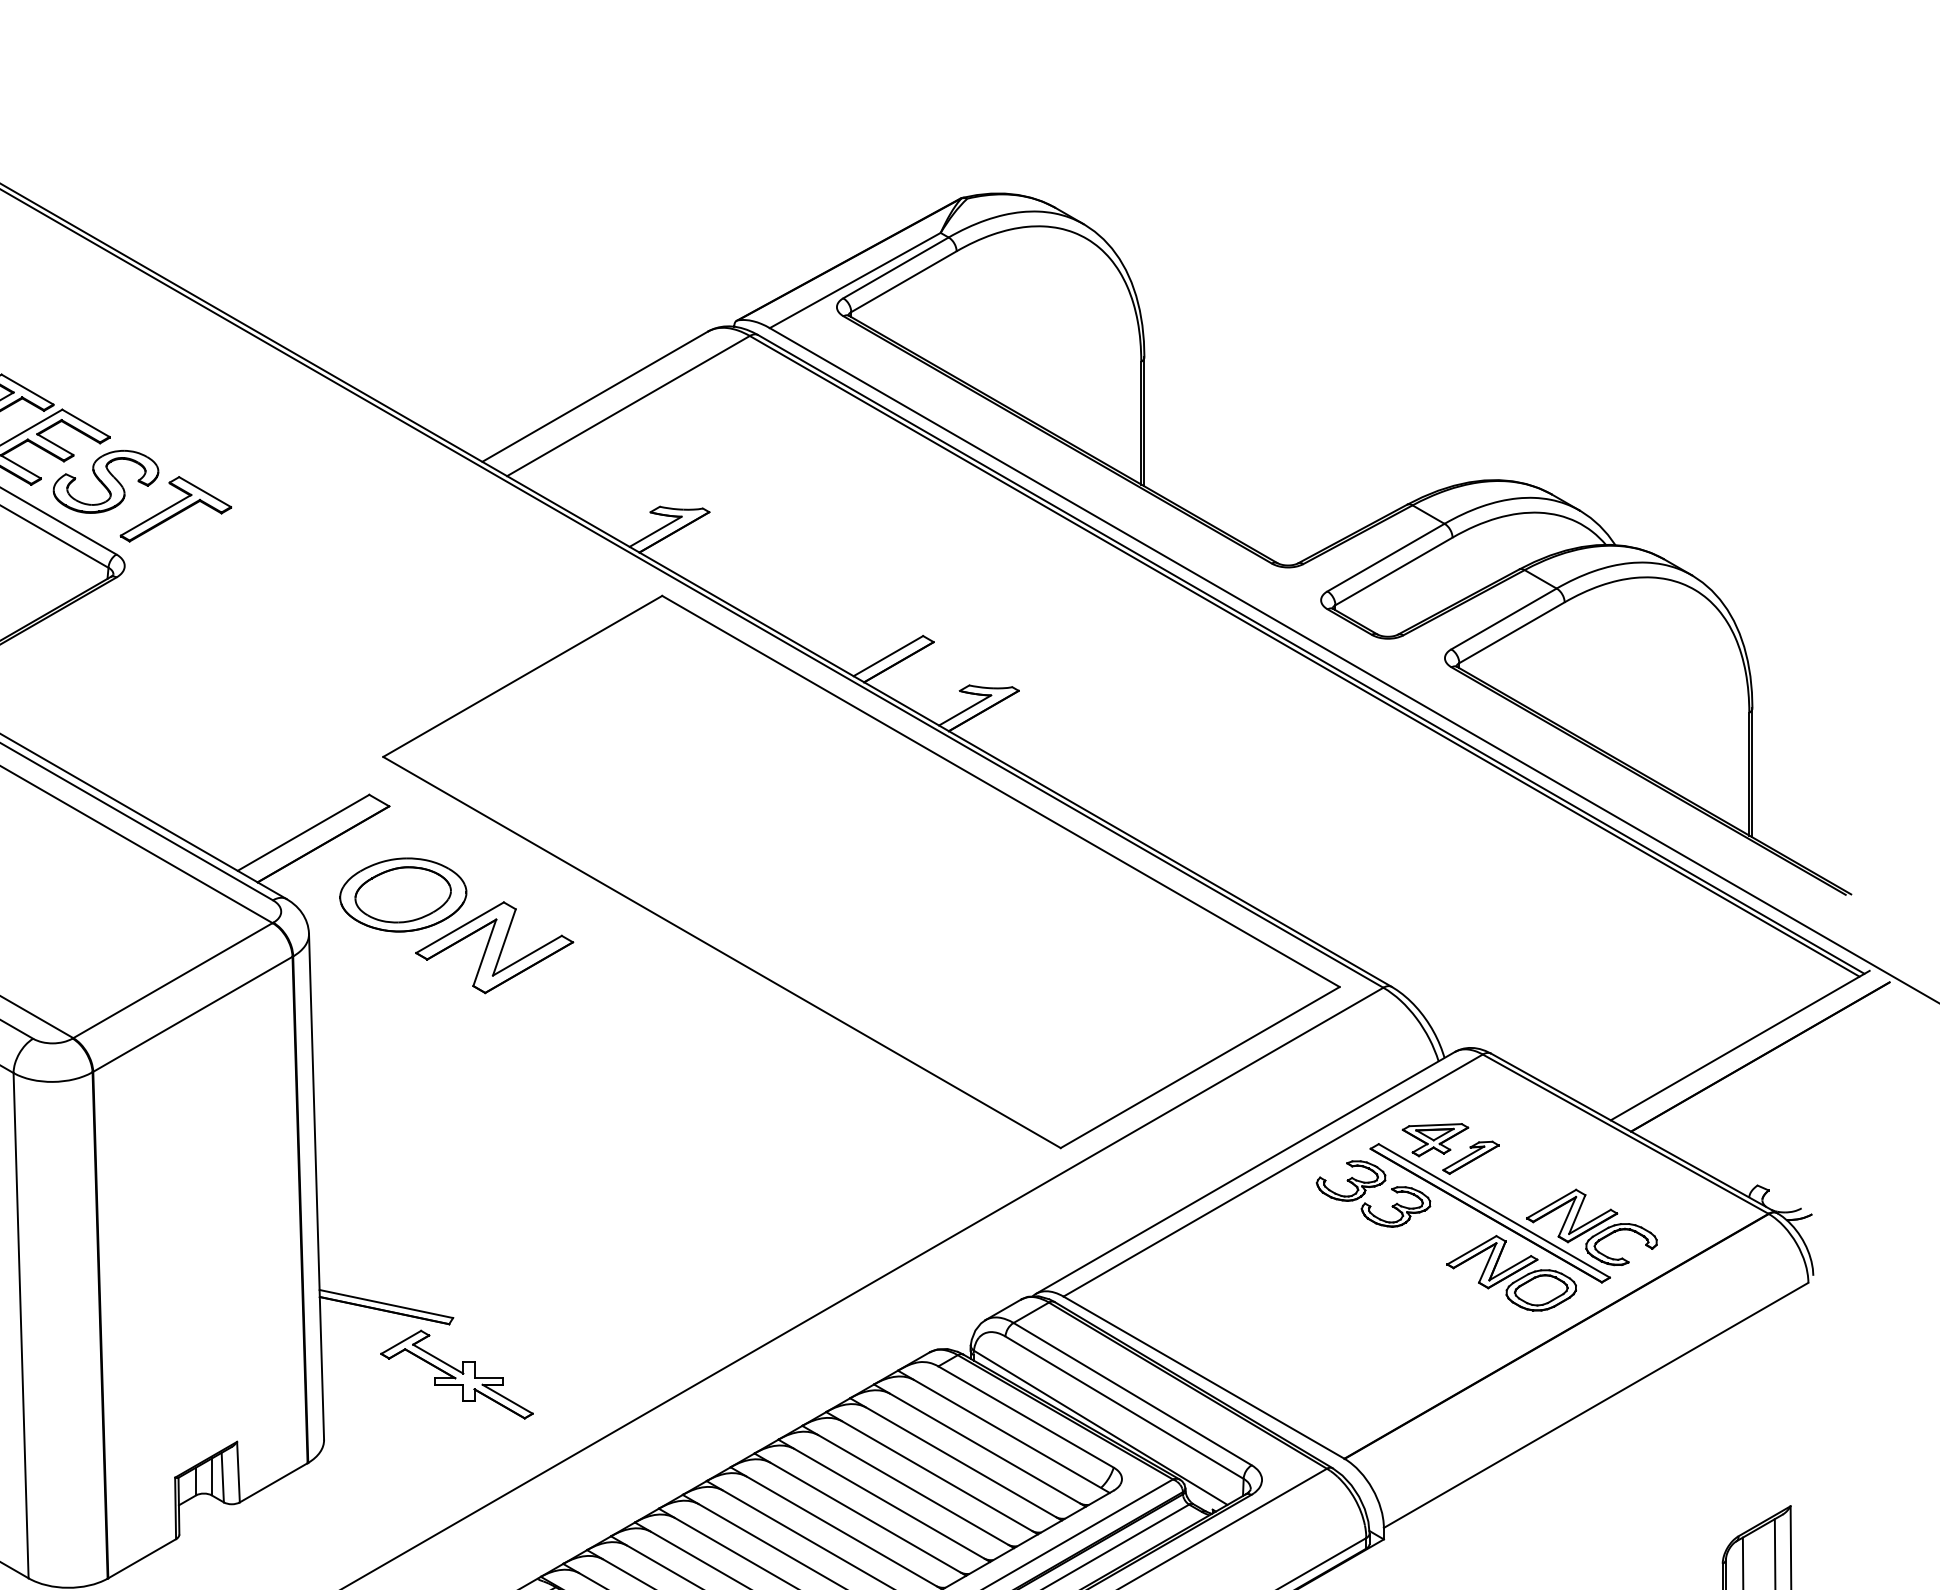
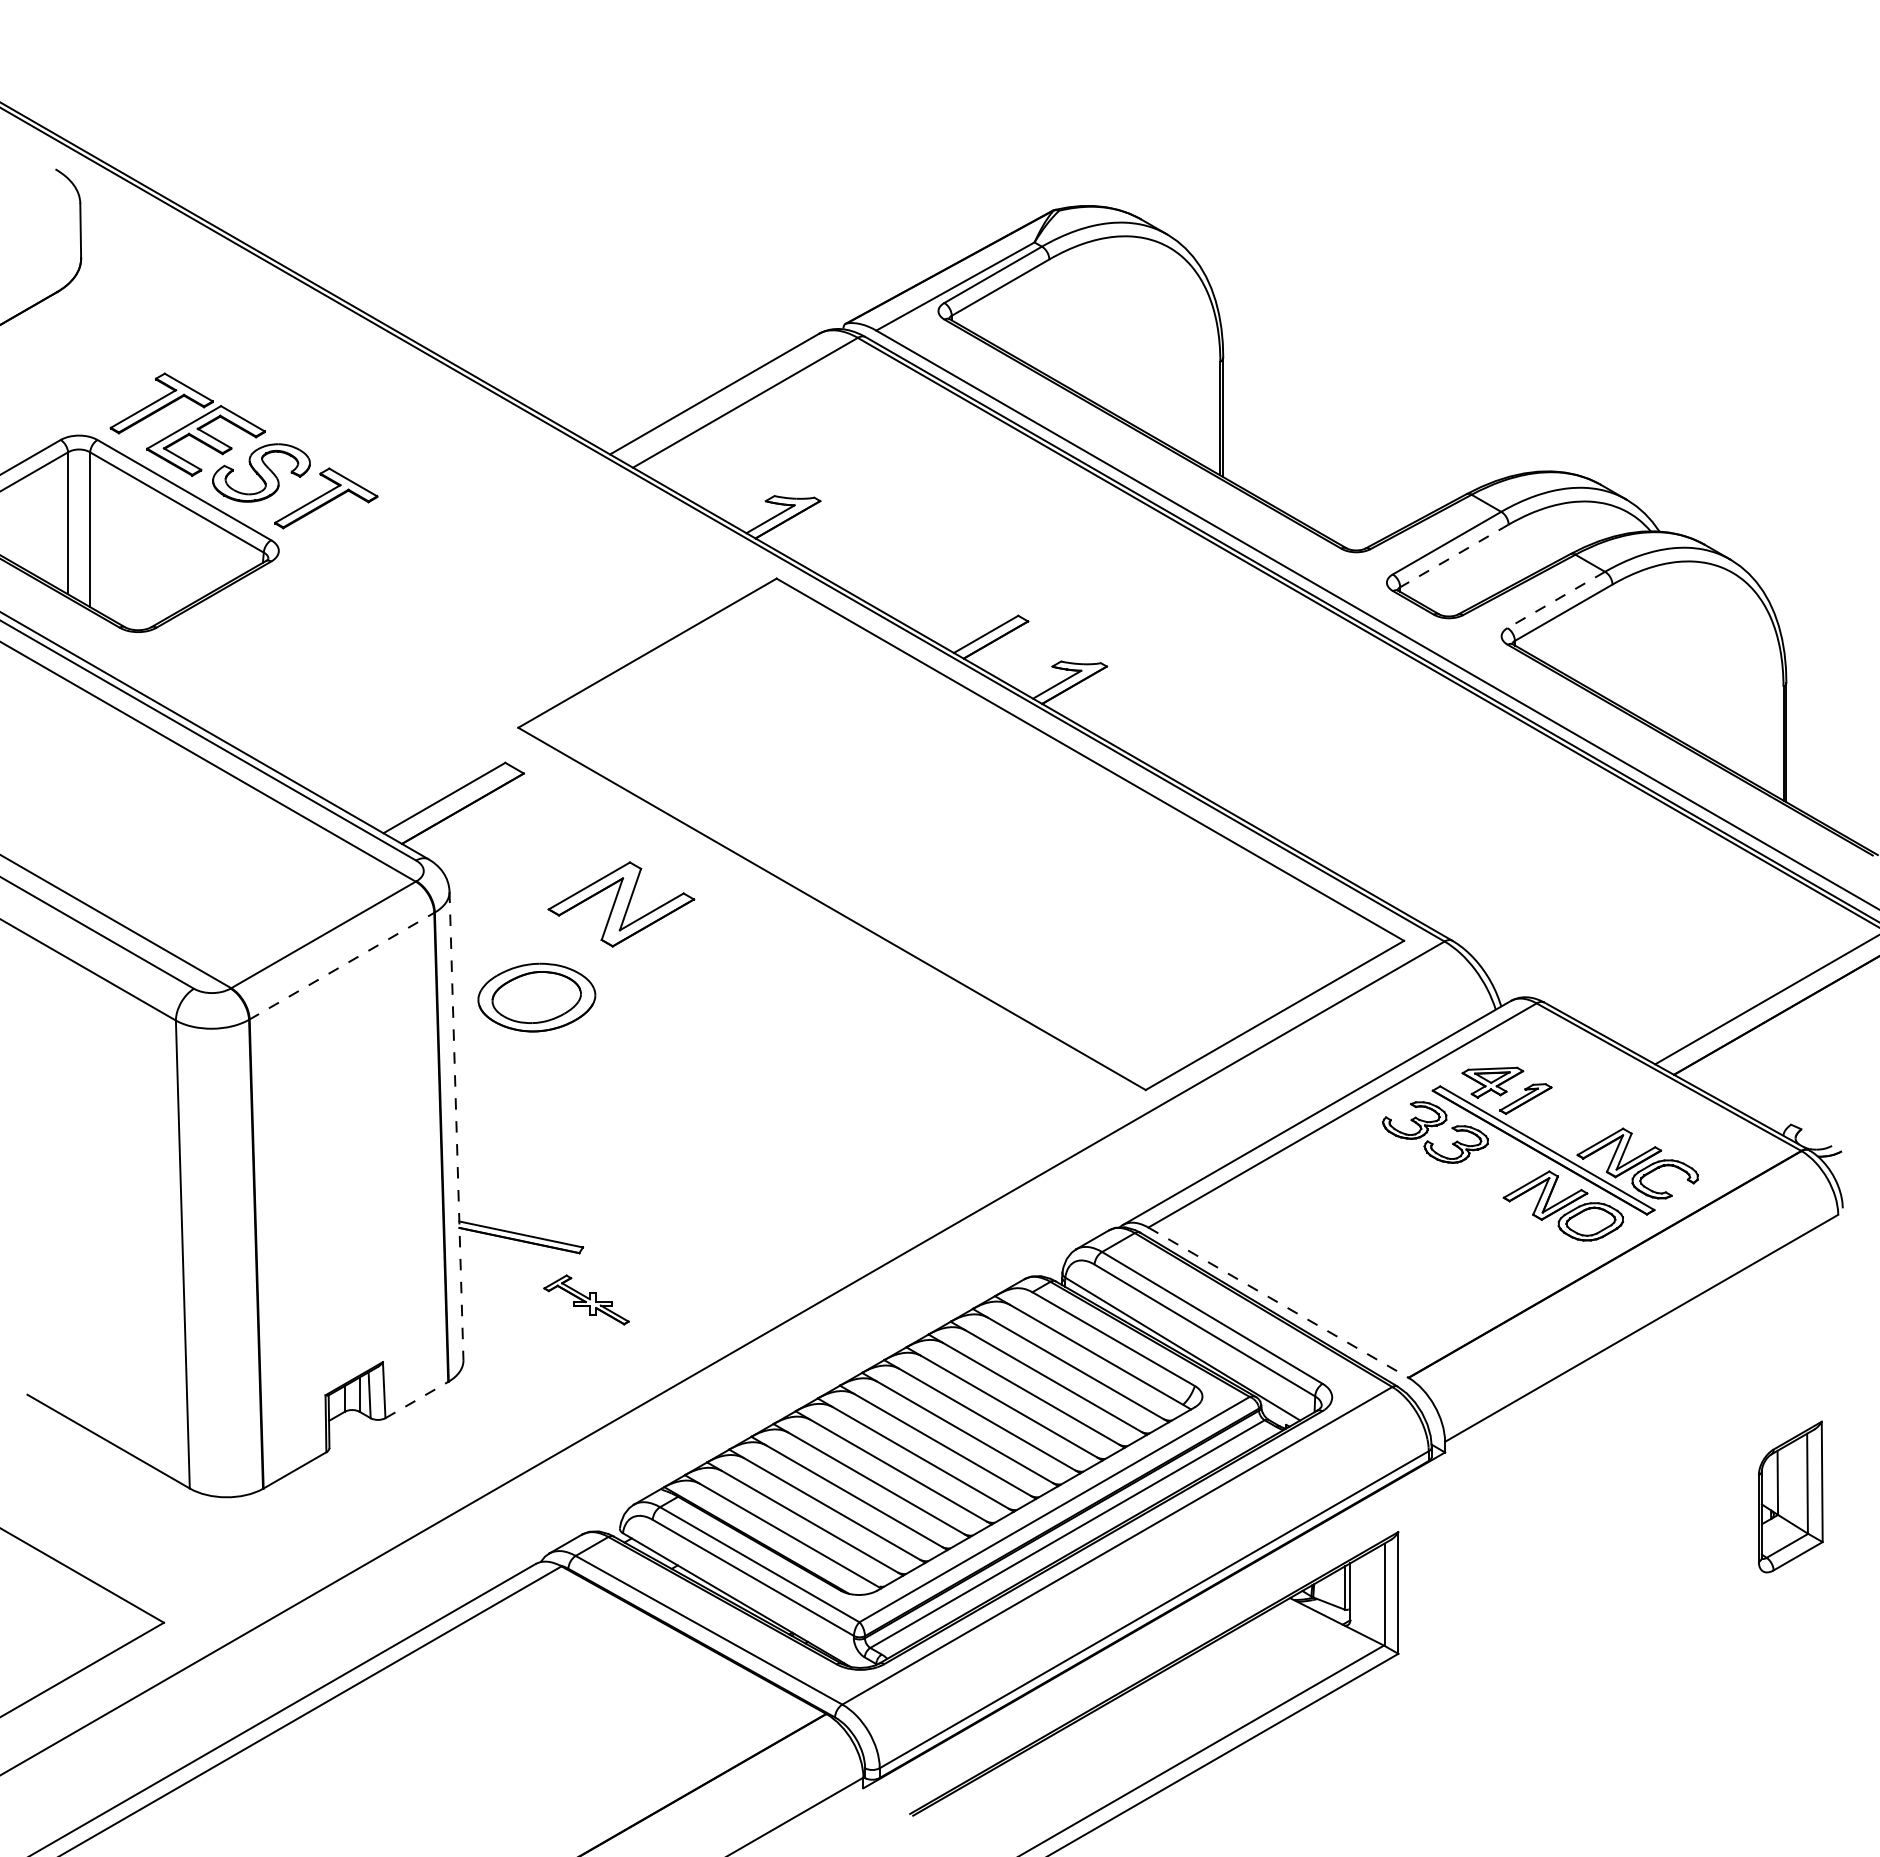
line: (1394, 570) -> (1454, 555), solid -> dashed
line: (1503, 619) -> (1555, 600), solid -> dashed
part: (402, 894) -> (536, 997), moved
line: (192, 1014) -> (341, 966), solid -> dashed
line: (316, 1187) -> (456, 1126), solid -> dashed
part: (456, 1374) -> (586, 1299), size x0.6
line: (1204, 1377) -> (1278, 1302), solid -> dashed
line: (274, 1482) -> (417, 1399), solid -> dashed

